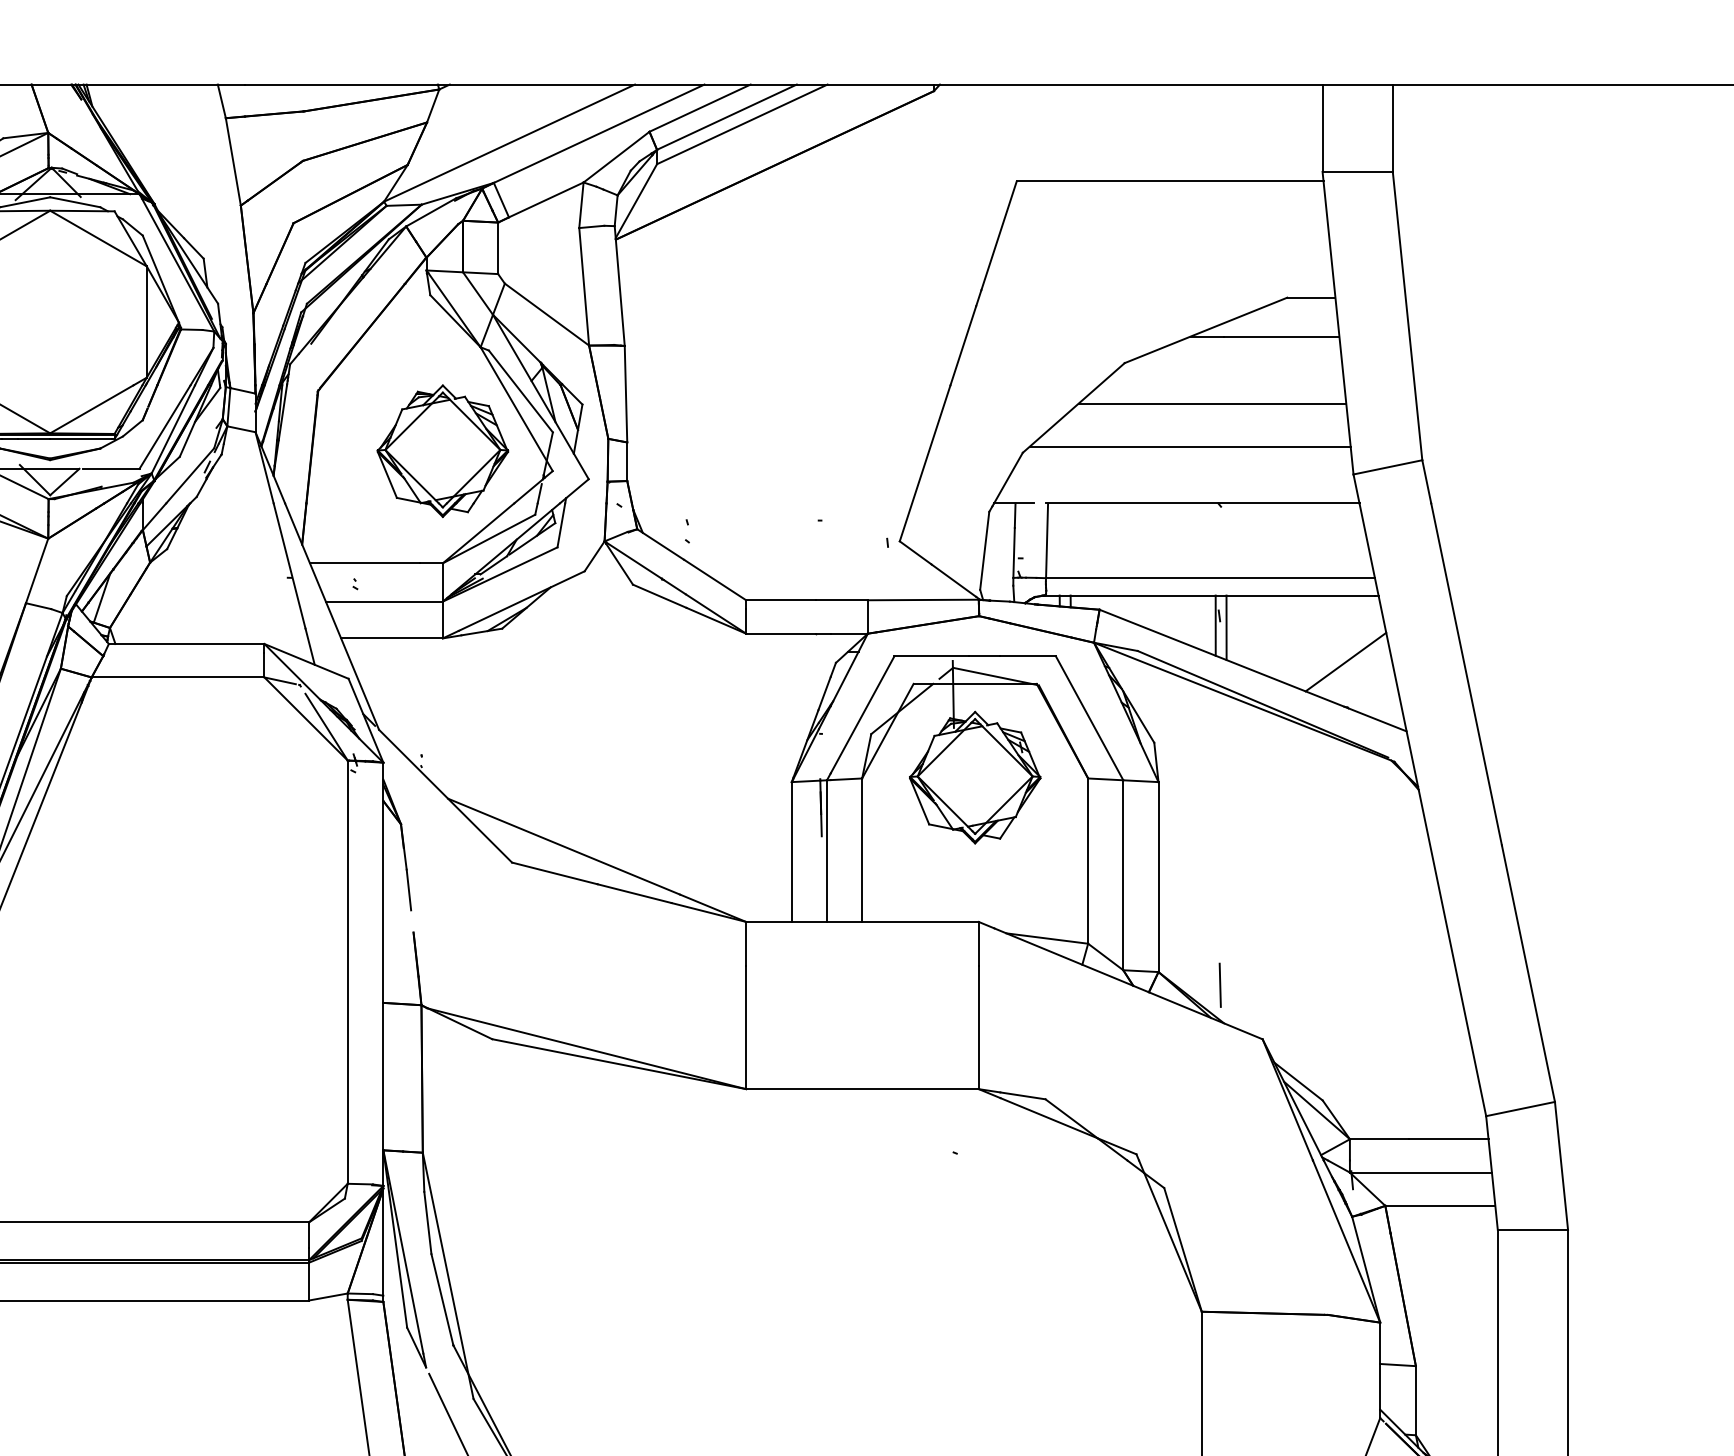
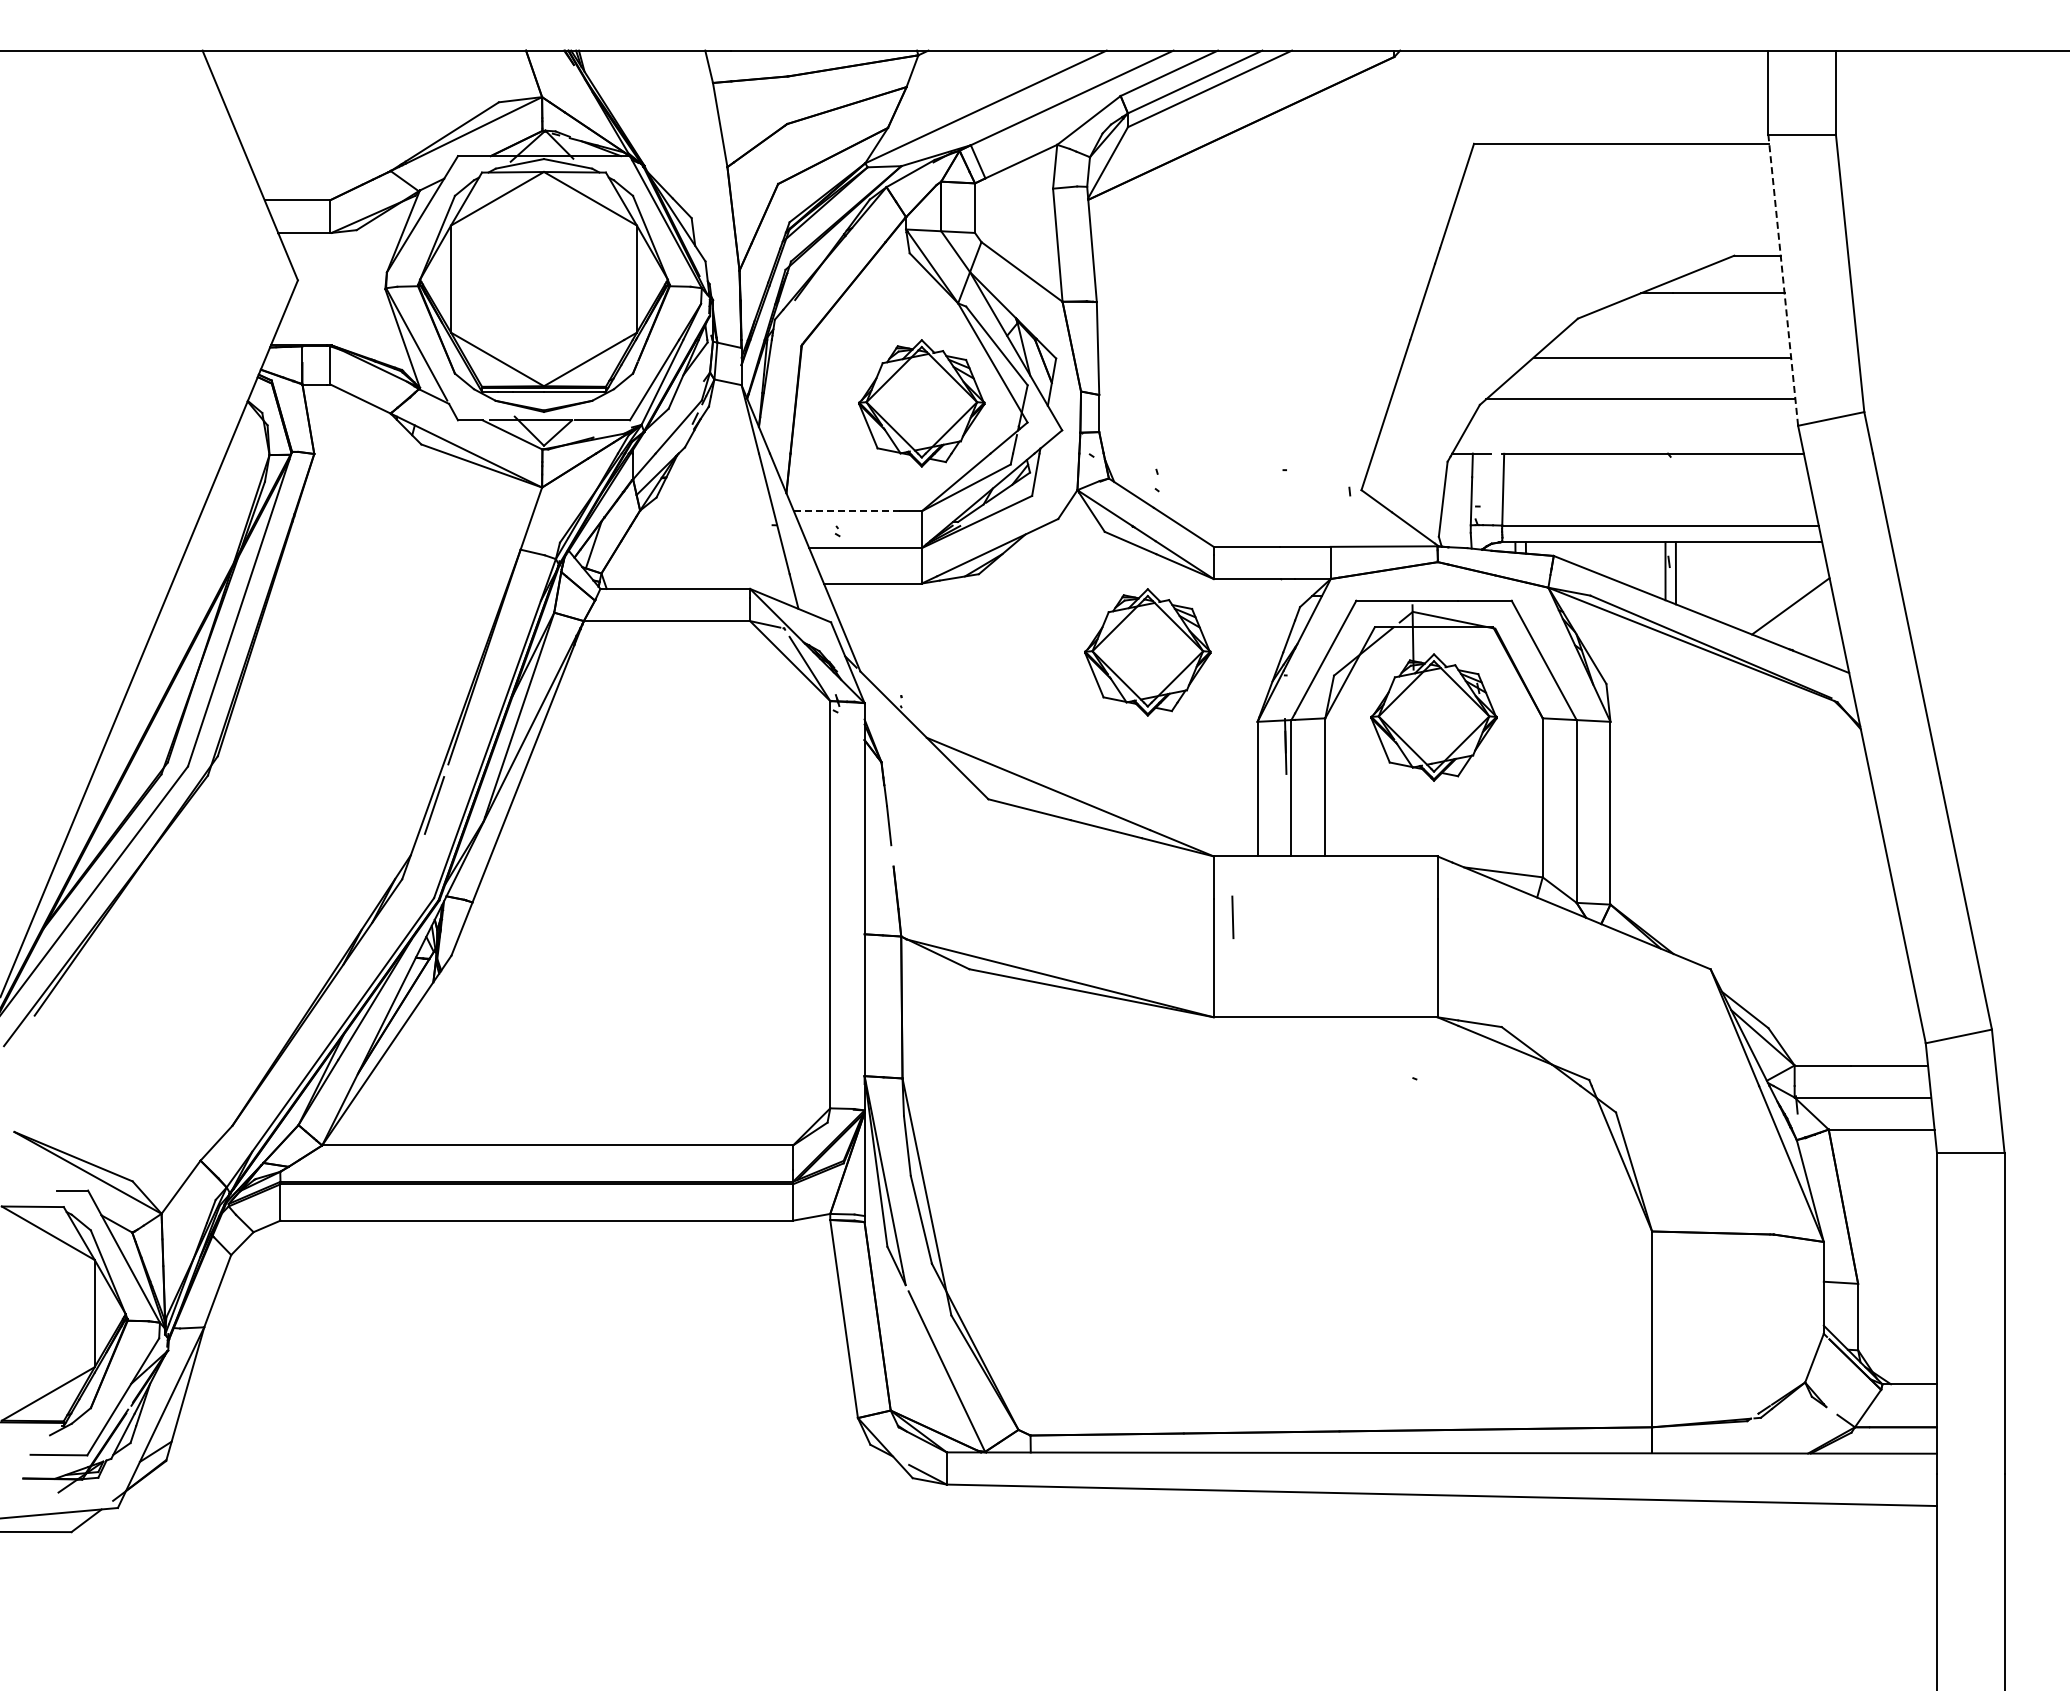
line: (1338, 322) -> (1783, 279), solid -> dashed
line: (364, 563) -> (846, 511), solid -> dashed
part: (677, 710) -> (1147, 652), added
line: (1219, 985) -> (1232, 917), moved

